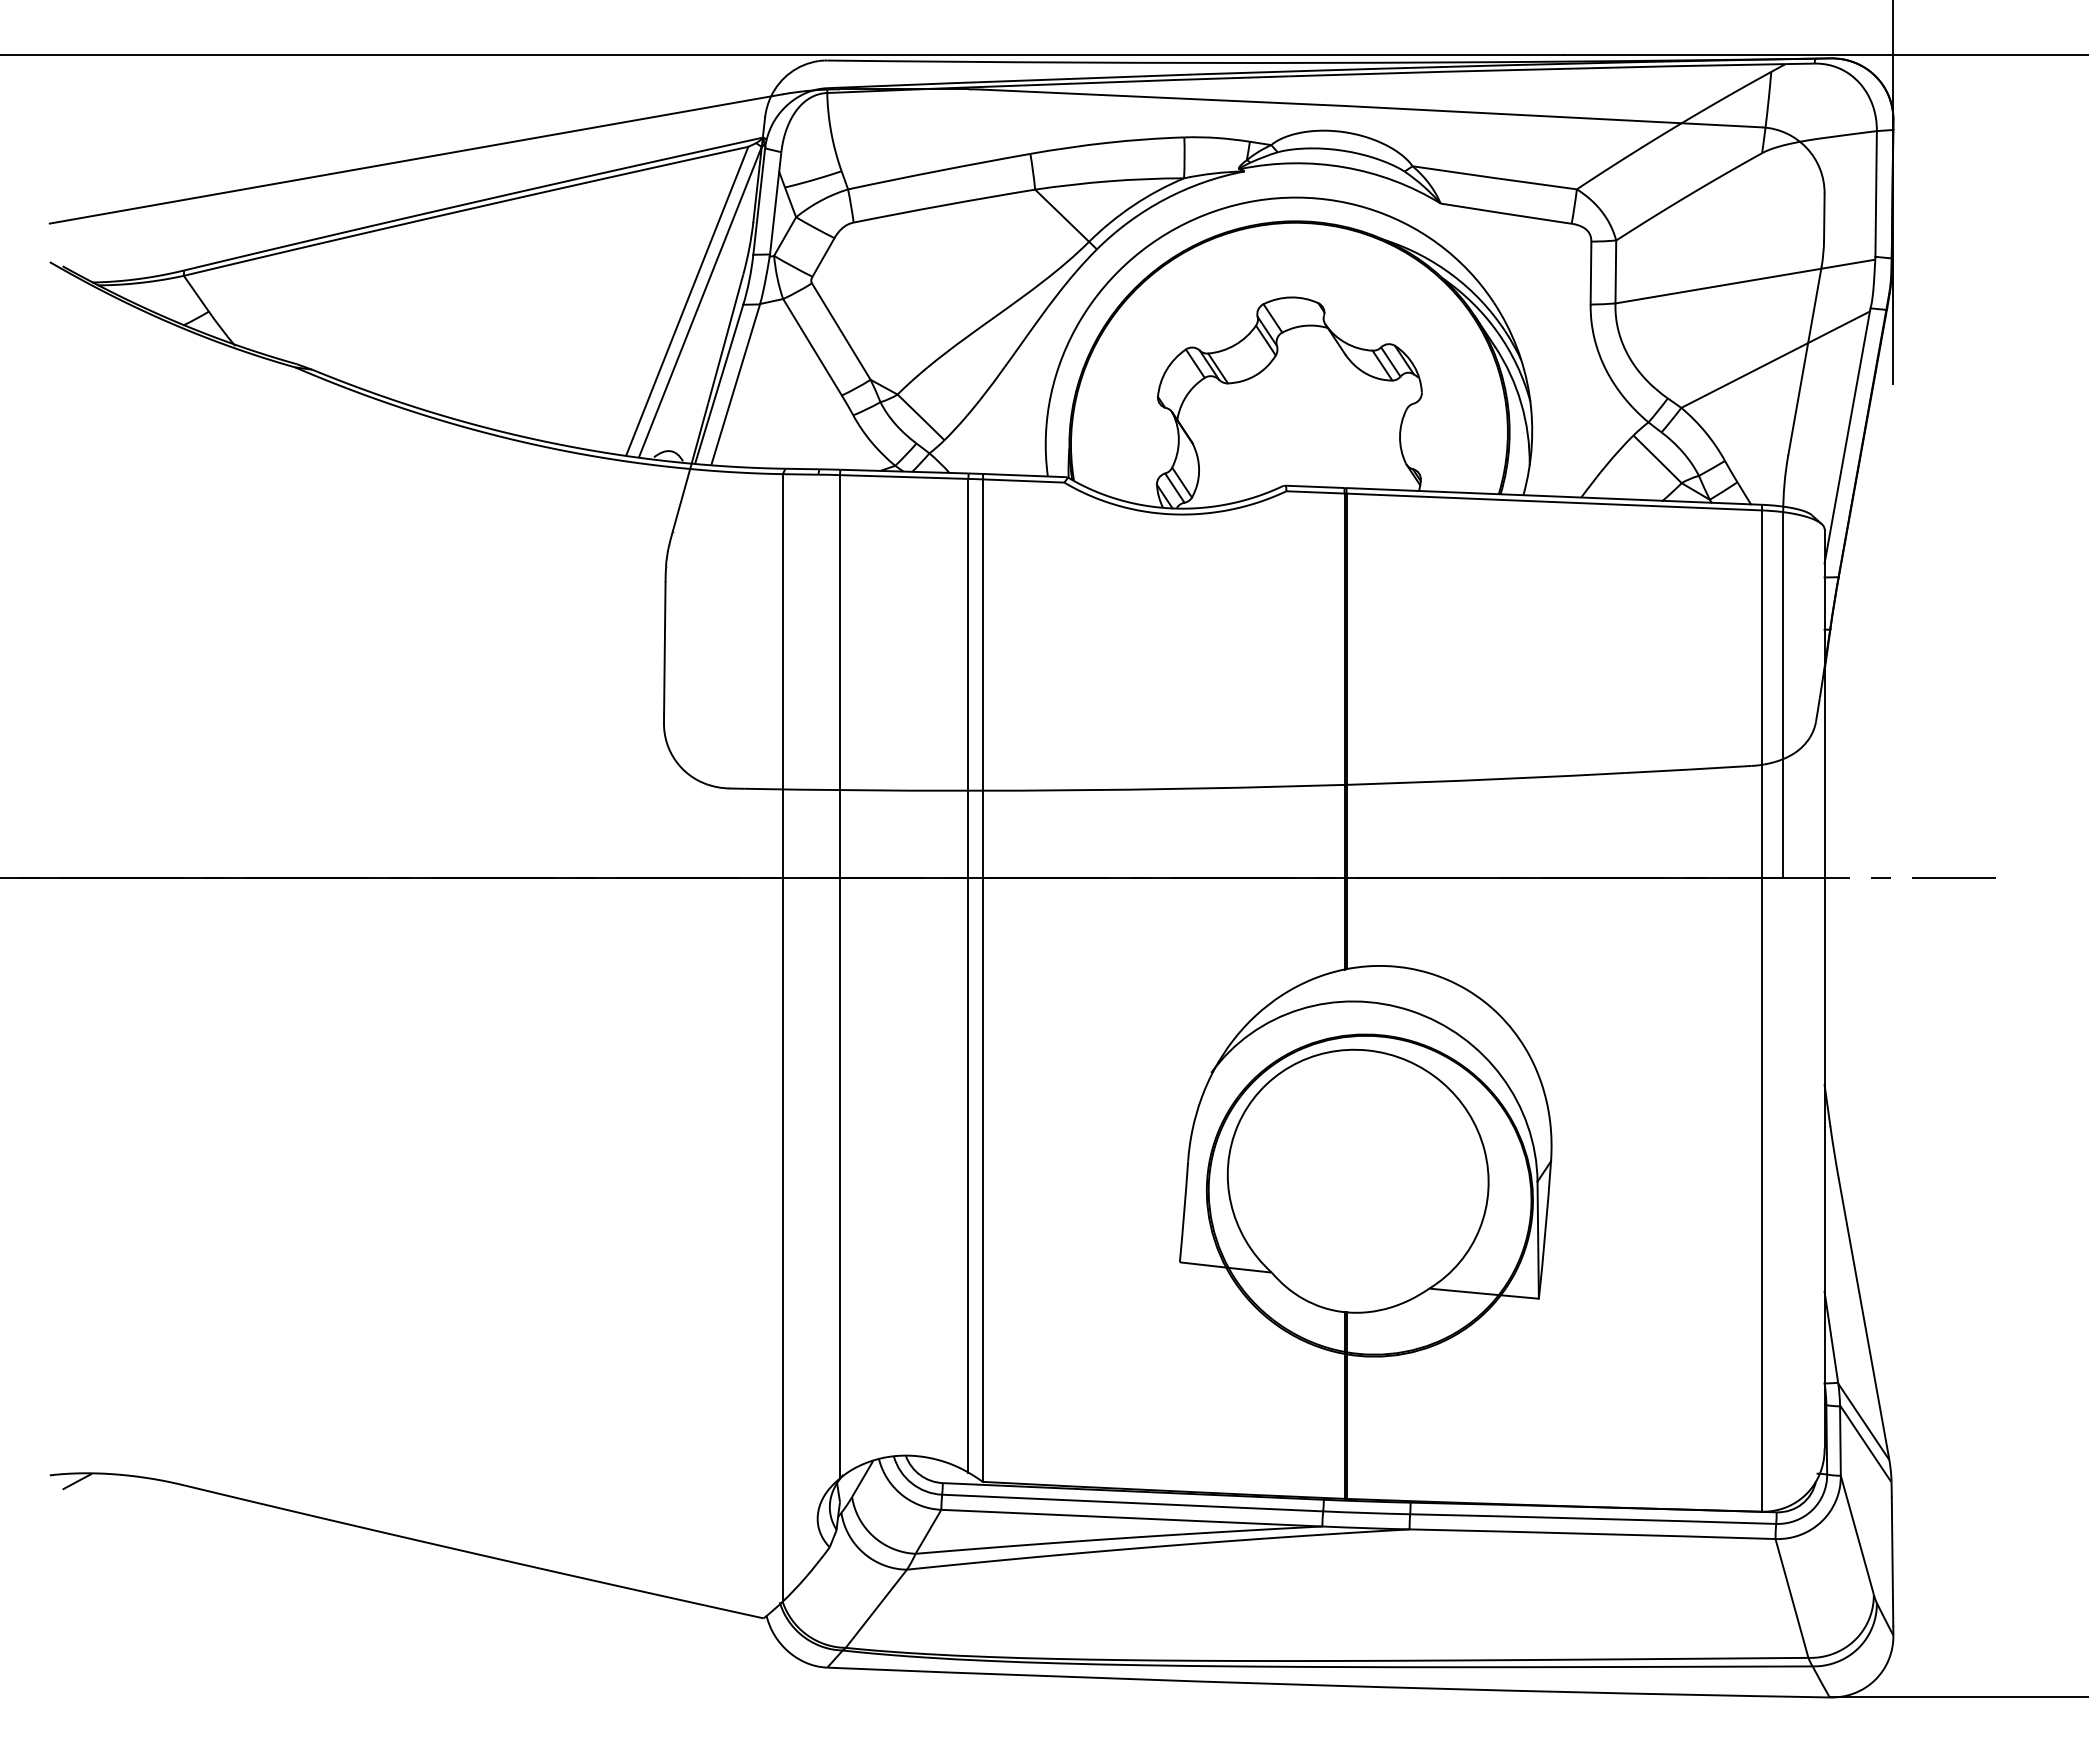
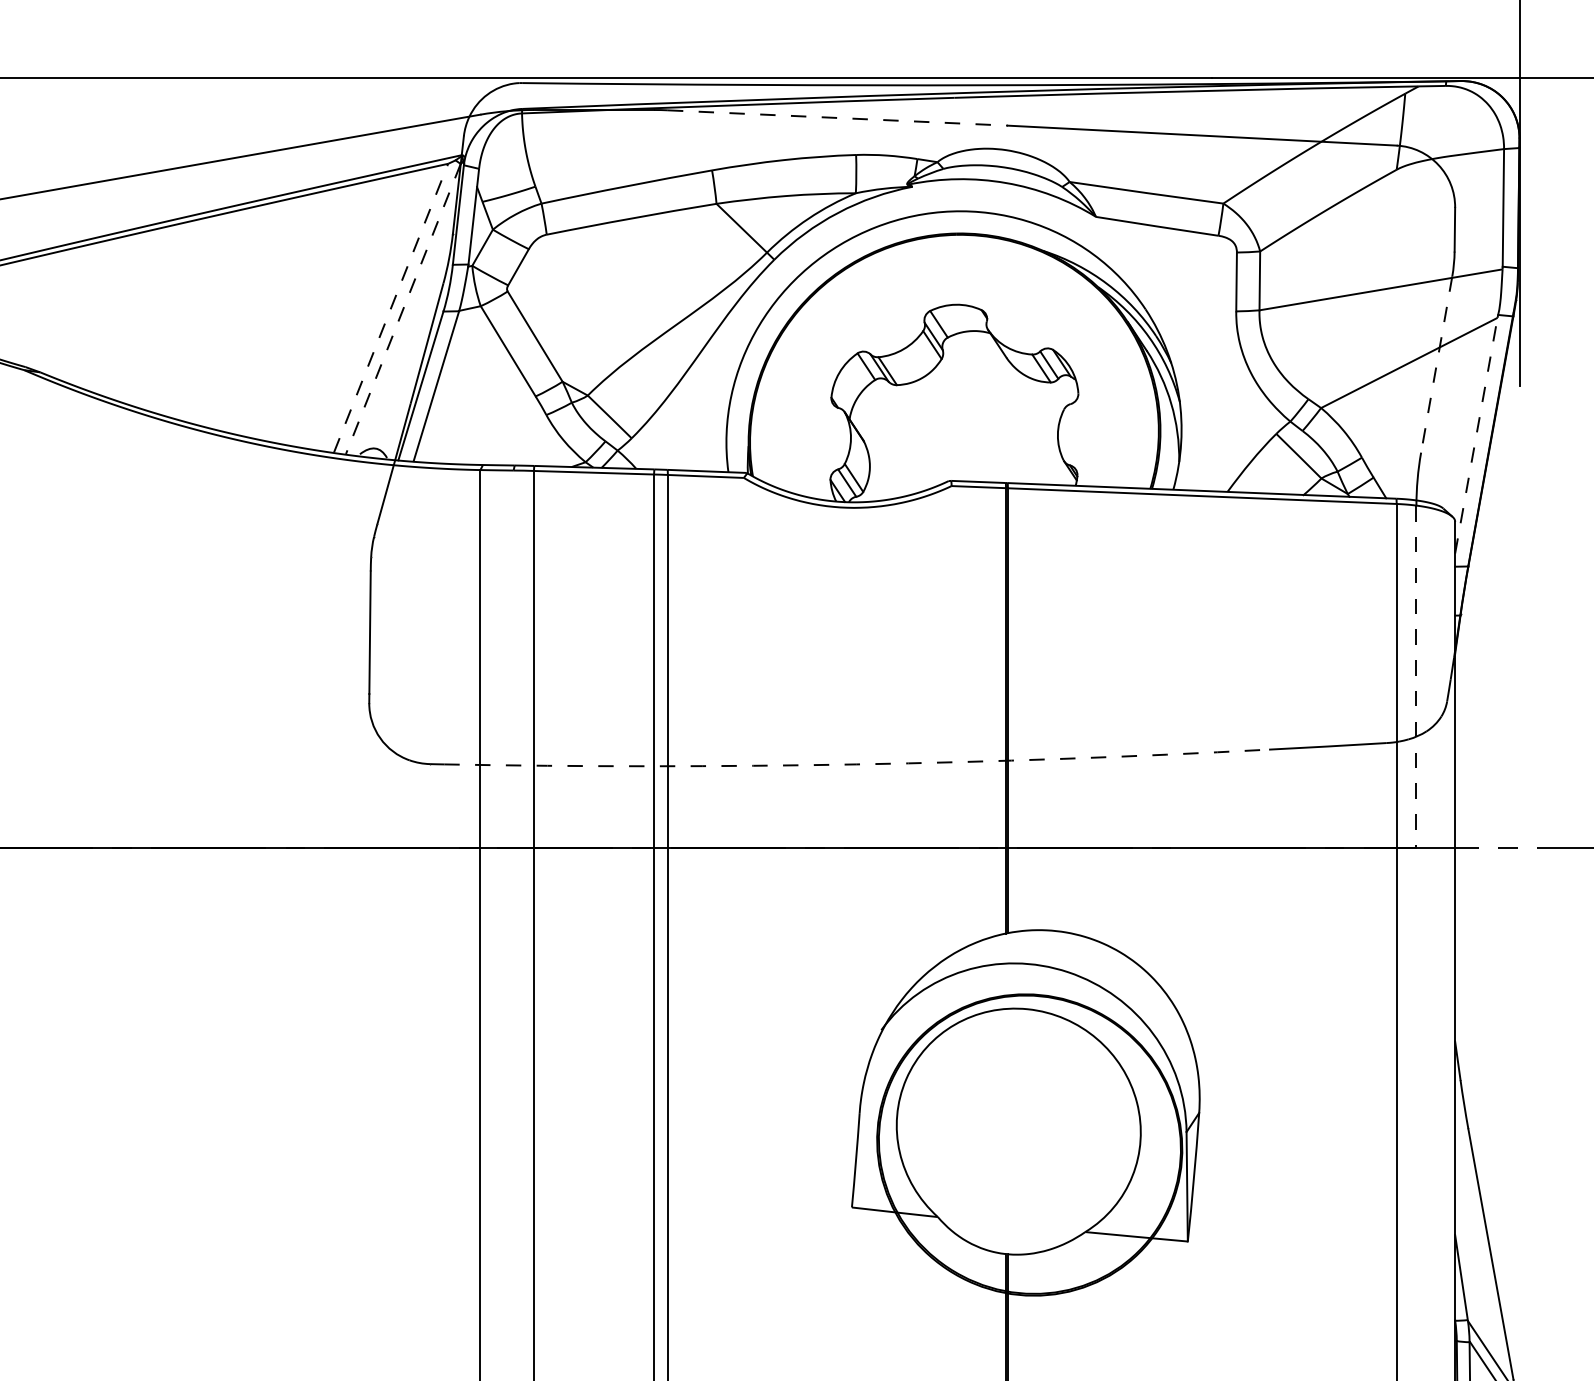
line: (1163, 97) -> (836, 117), solid -> dashed
line: (687, 301) -> (391, 308), solid -> dashed
line: (700, 302) -> (403, 309), solid -> dashed
line: (1804, 361) -> (1436, 364), solid -> dashed
line: (1847, 437) -> (1476, 435), solid -> dashed
line: (1783, 695) -> (1416, 677), solid -> dashed
arc: (1185, 788) -> (857, 764), solid -> dashed

